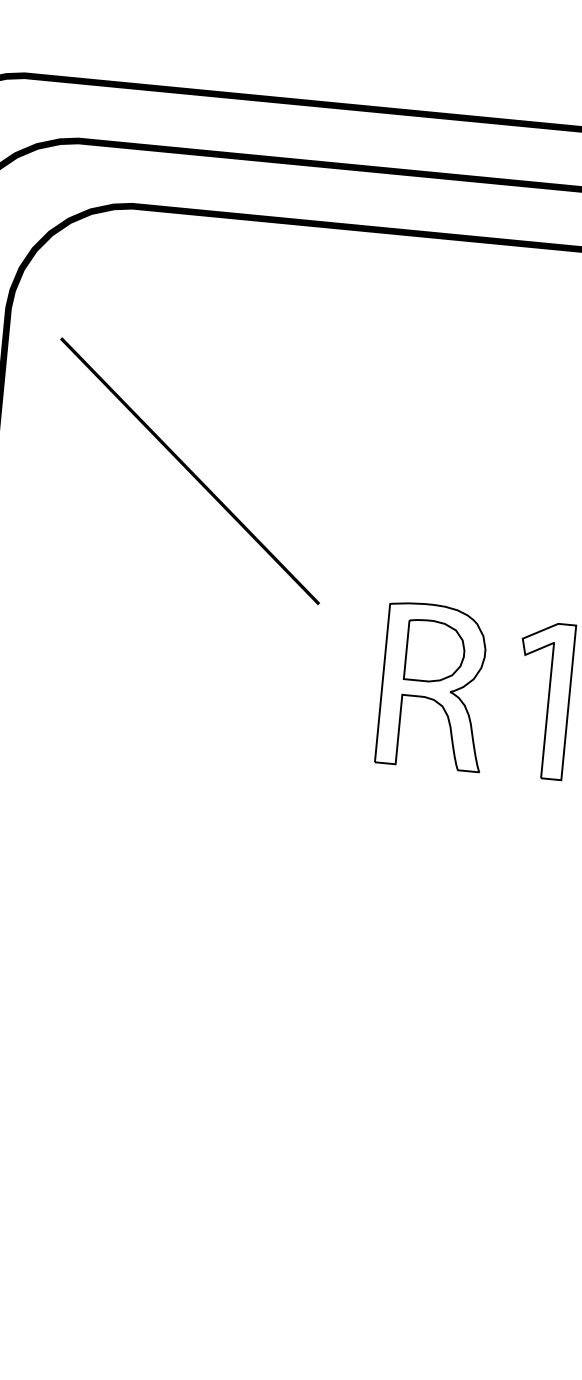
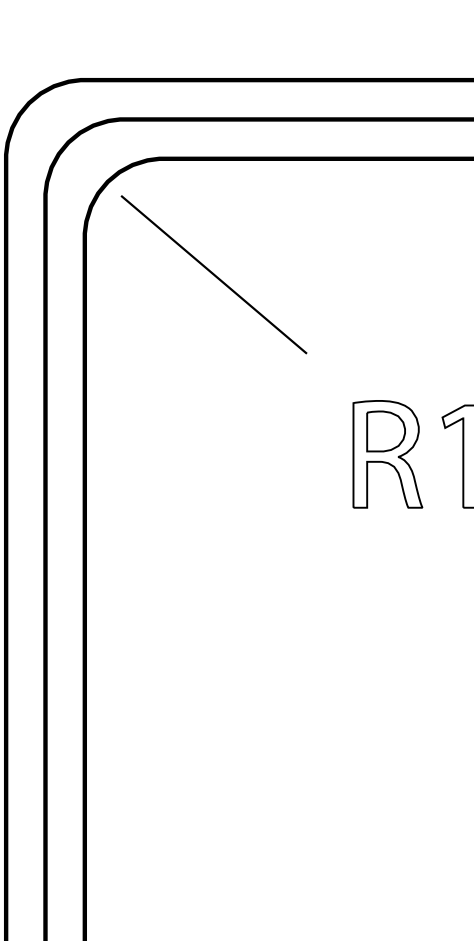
line: (189, 470) -> (213, 274), moved

